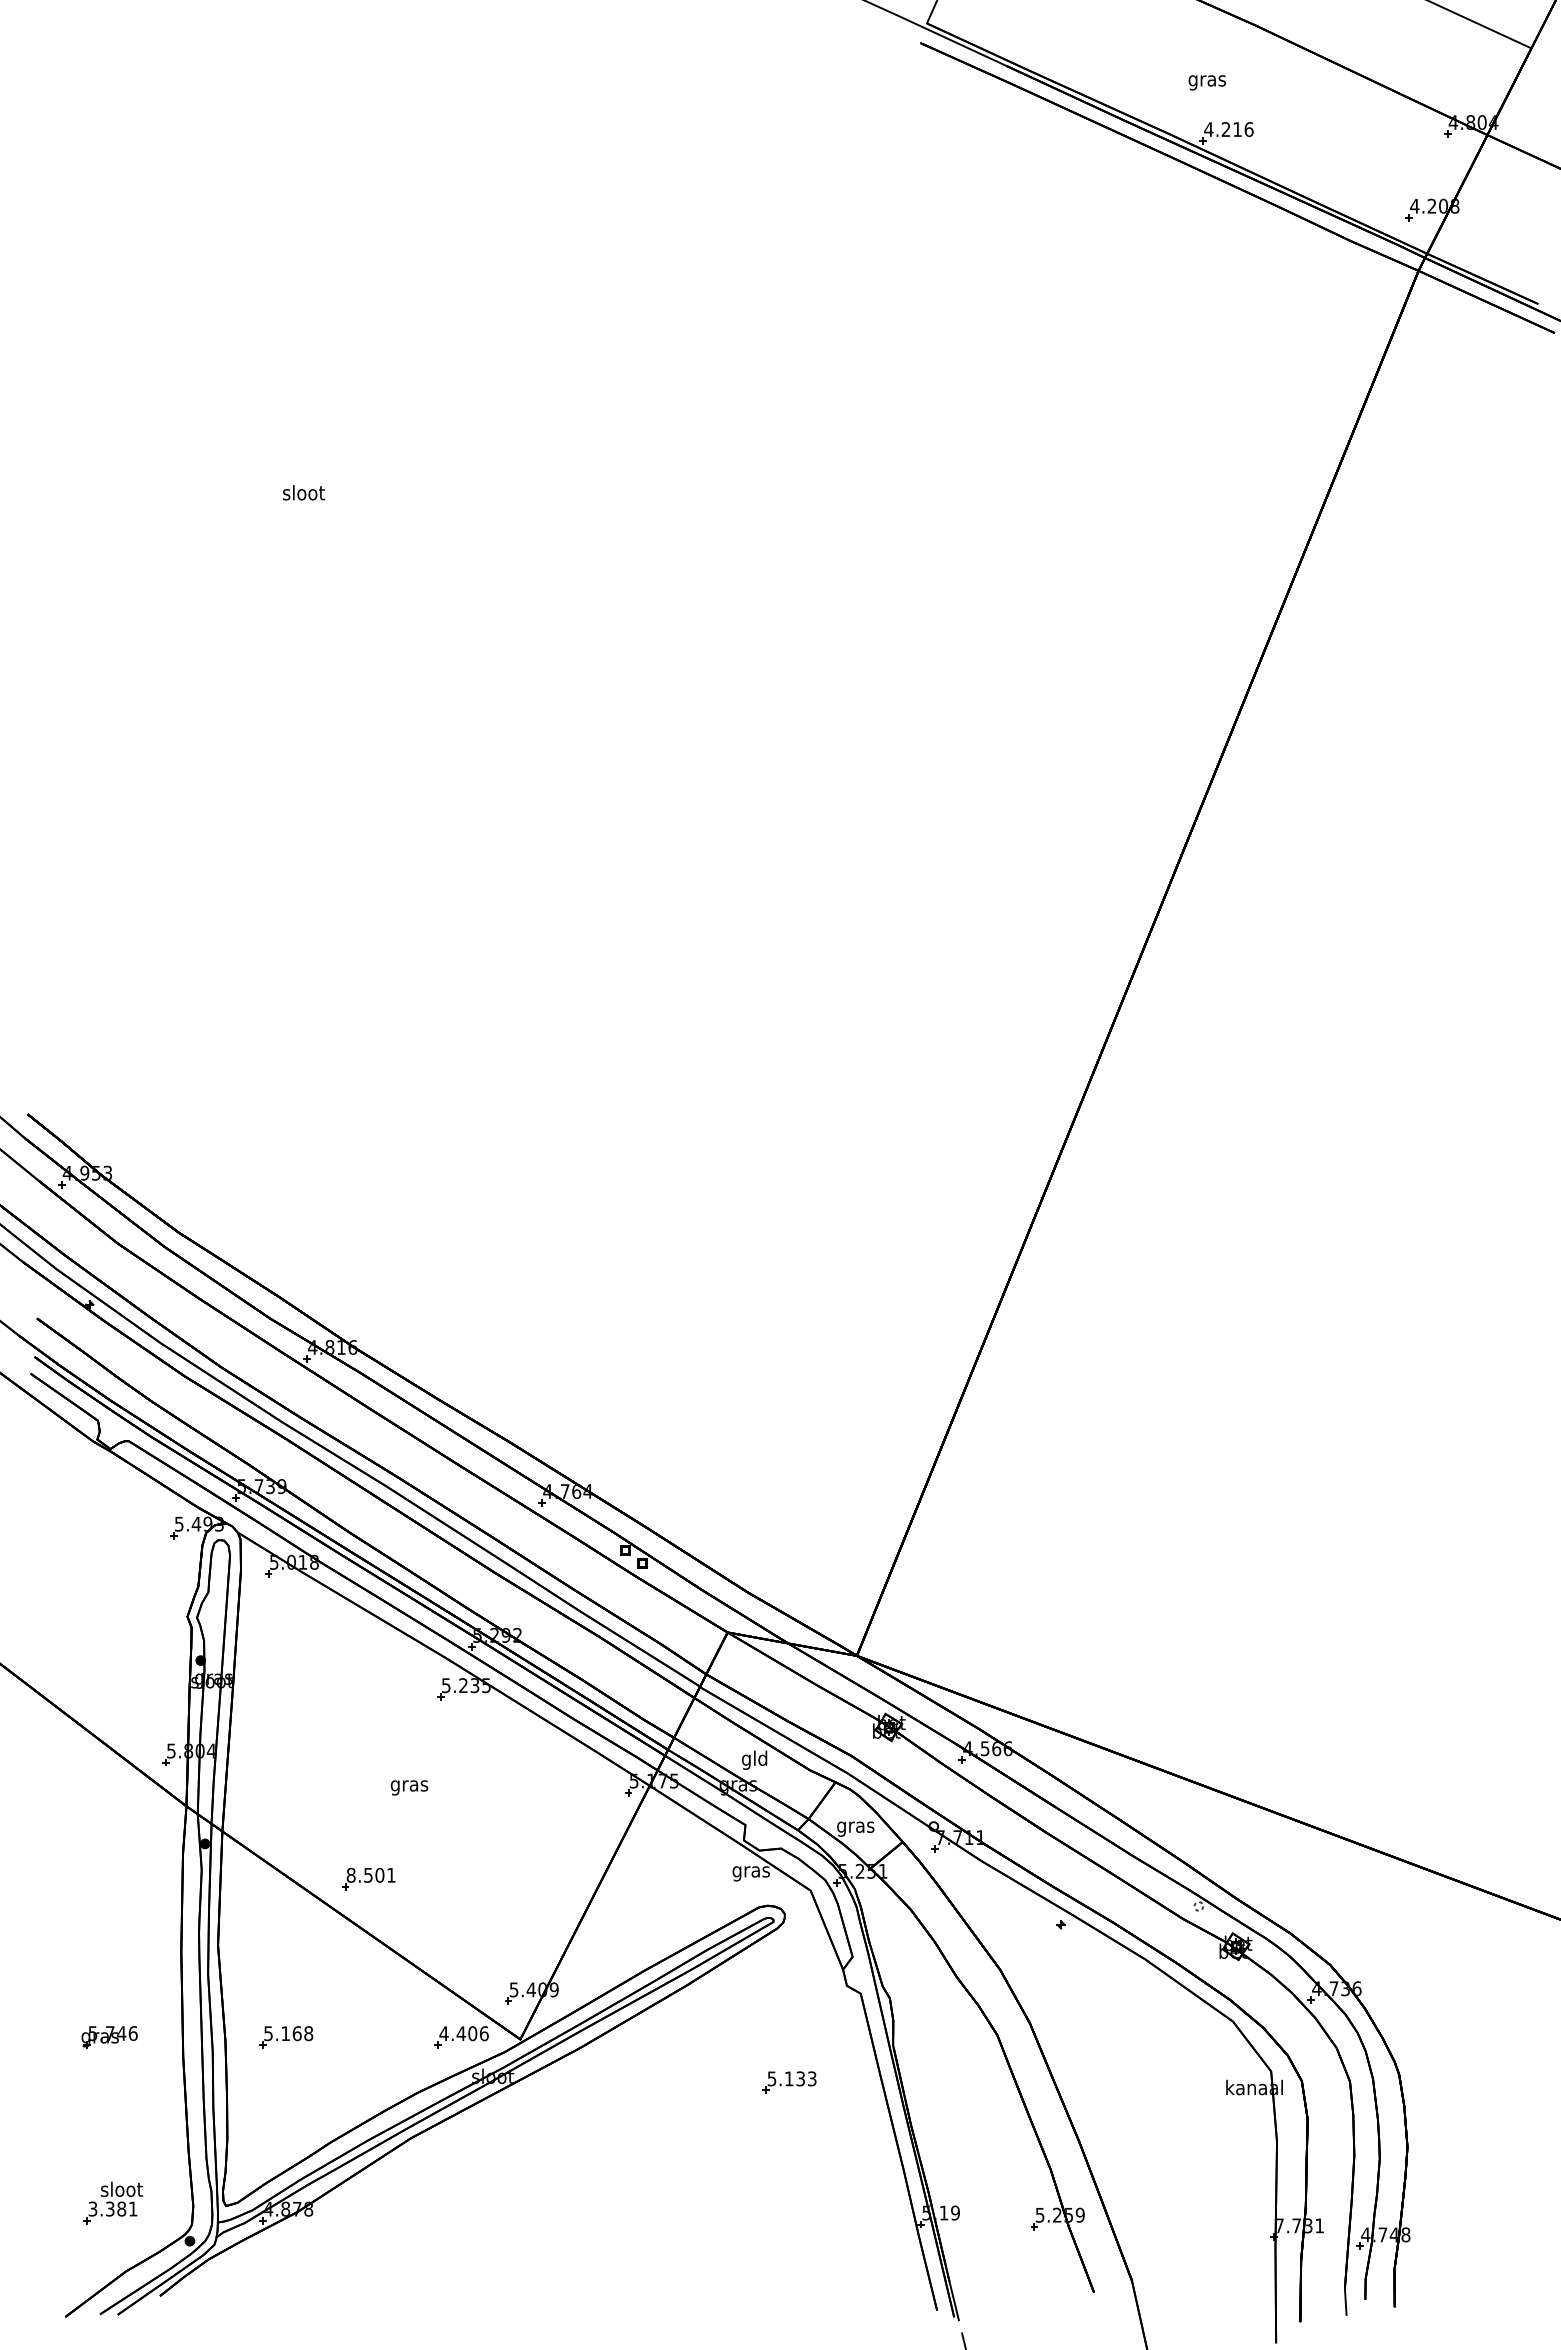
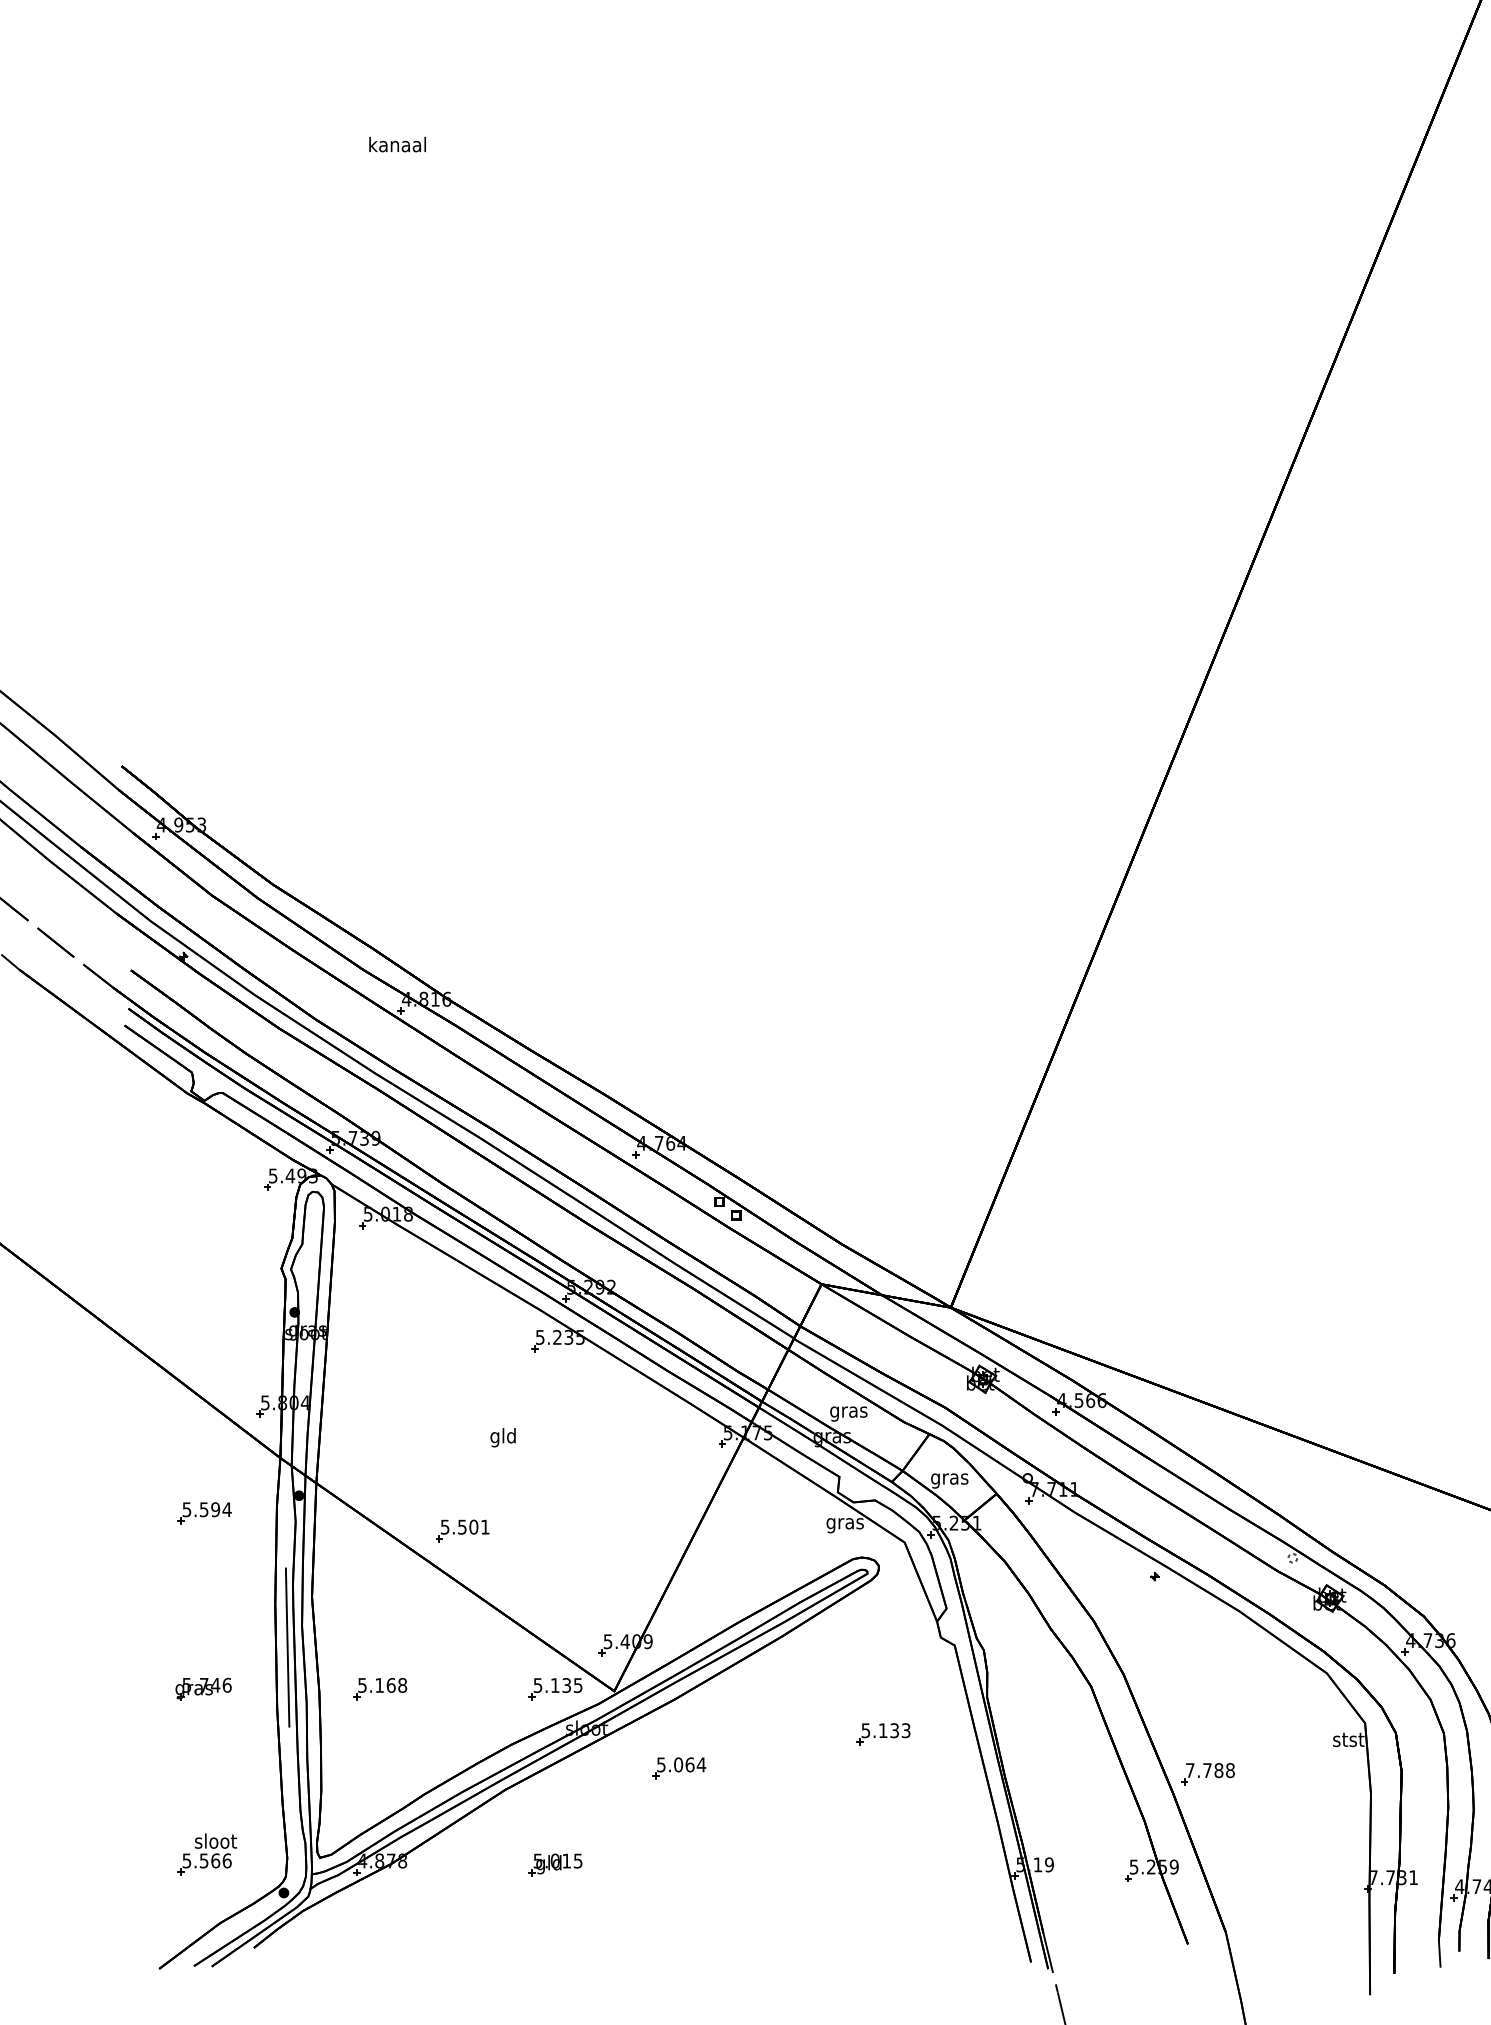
text: (303, 492) -> (397, 144), sloot -> kanaal
text: (754, 1759) -> (848, 1411), gld -> gras
text: (409, 1785) -> (503, 1437), gras -> gld
part: (110, 1861) -> (204, 1513), added
text: (350, 1874) -> (444, 1526), 8.501 -> 5.501
line: (193, 1995) -> (287, 1647), added
text: (463, 2033) -> (557, 1685), 4.406 -> 5.135
text: (1254, 2087) -> (1348, 1739), kanaal -> stst
part: (585, 2116) -> (679, 1768), added
part: (1113, 2122) -> (1207, 1774), added
text: (113, 2208) -> (207, 1860), 3.381 -> 5.566
part: (461, 2212) -> (555, 1864), added

